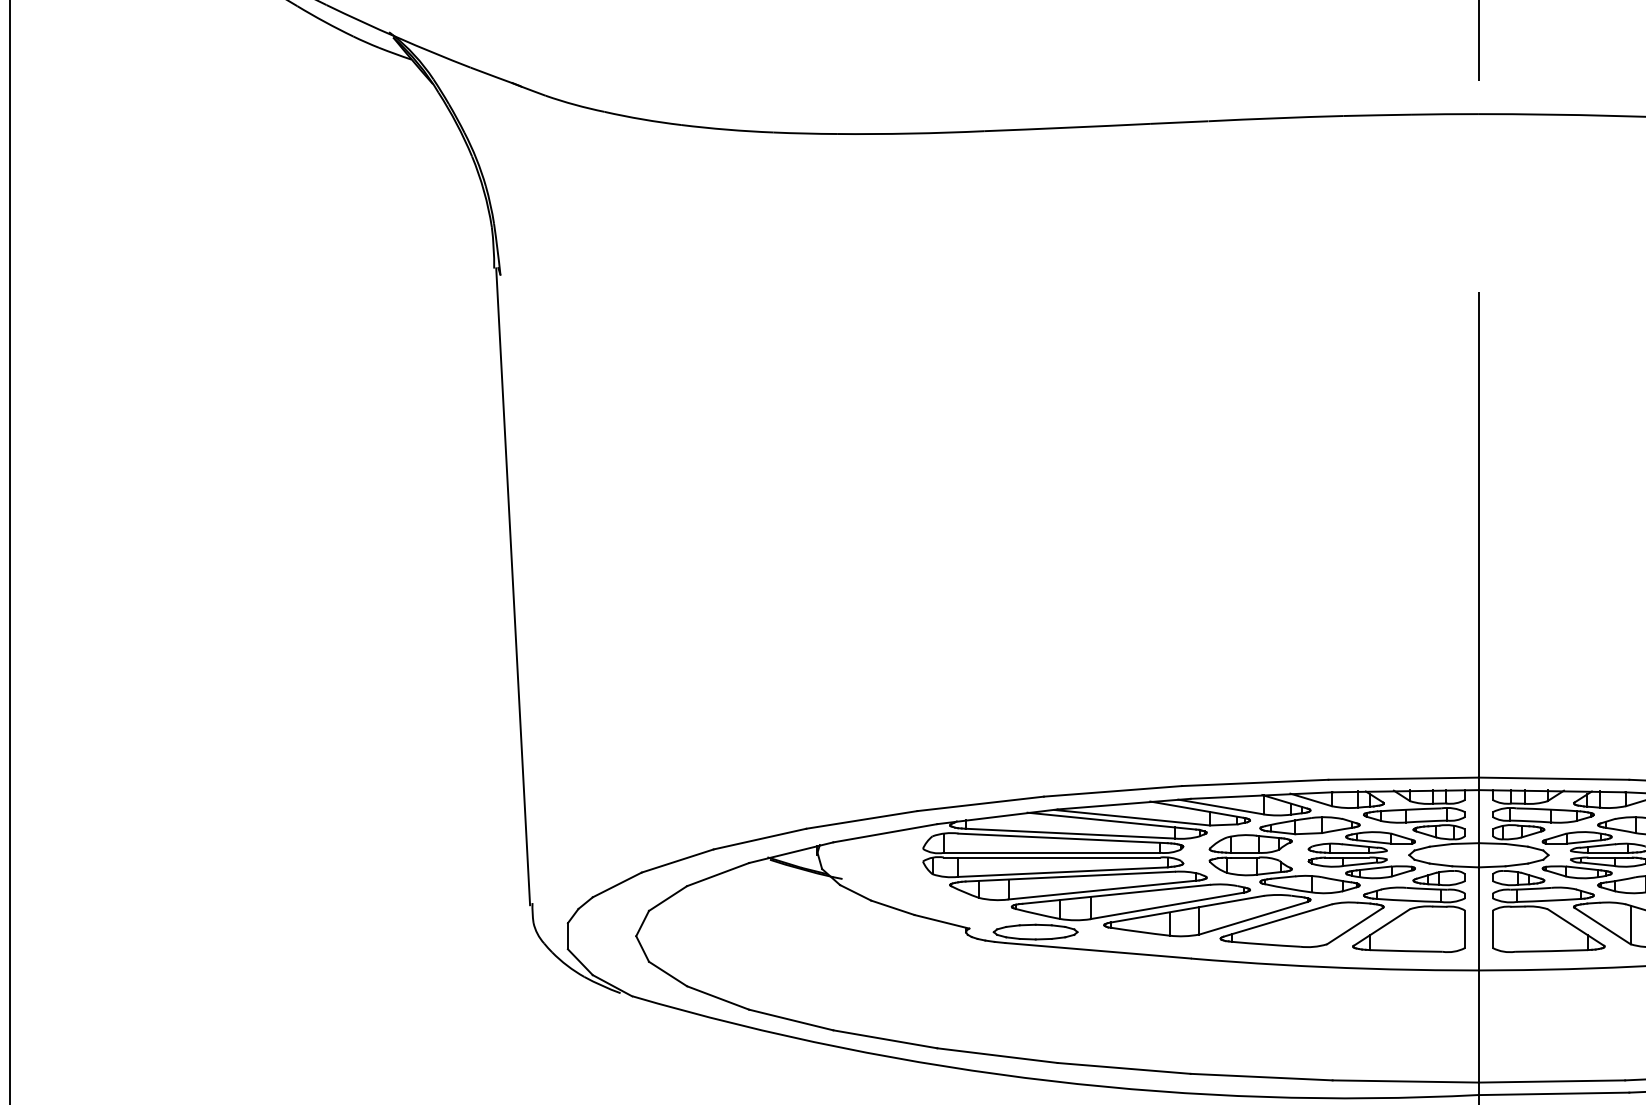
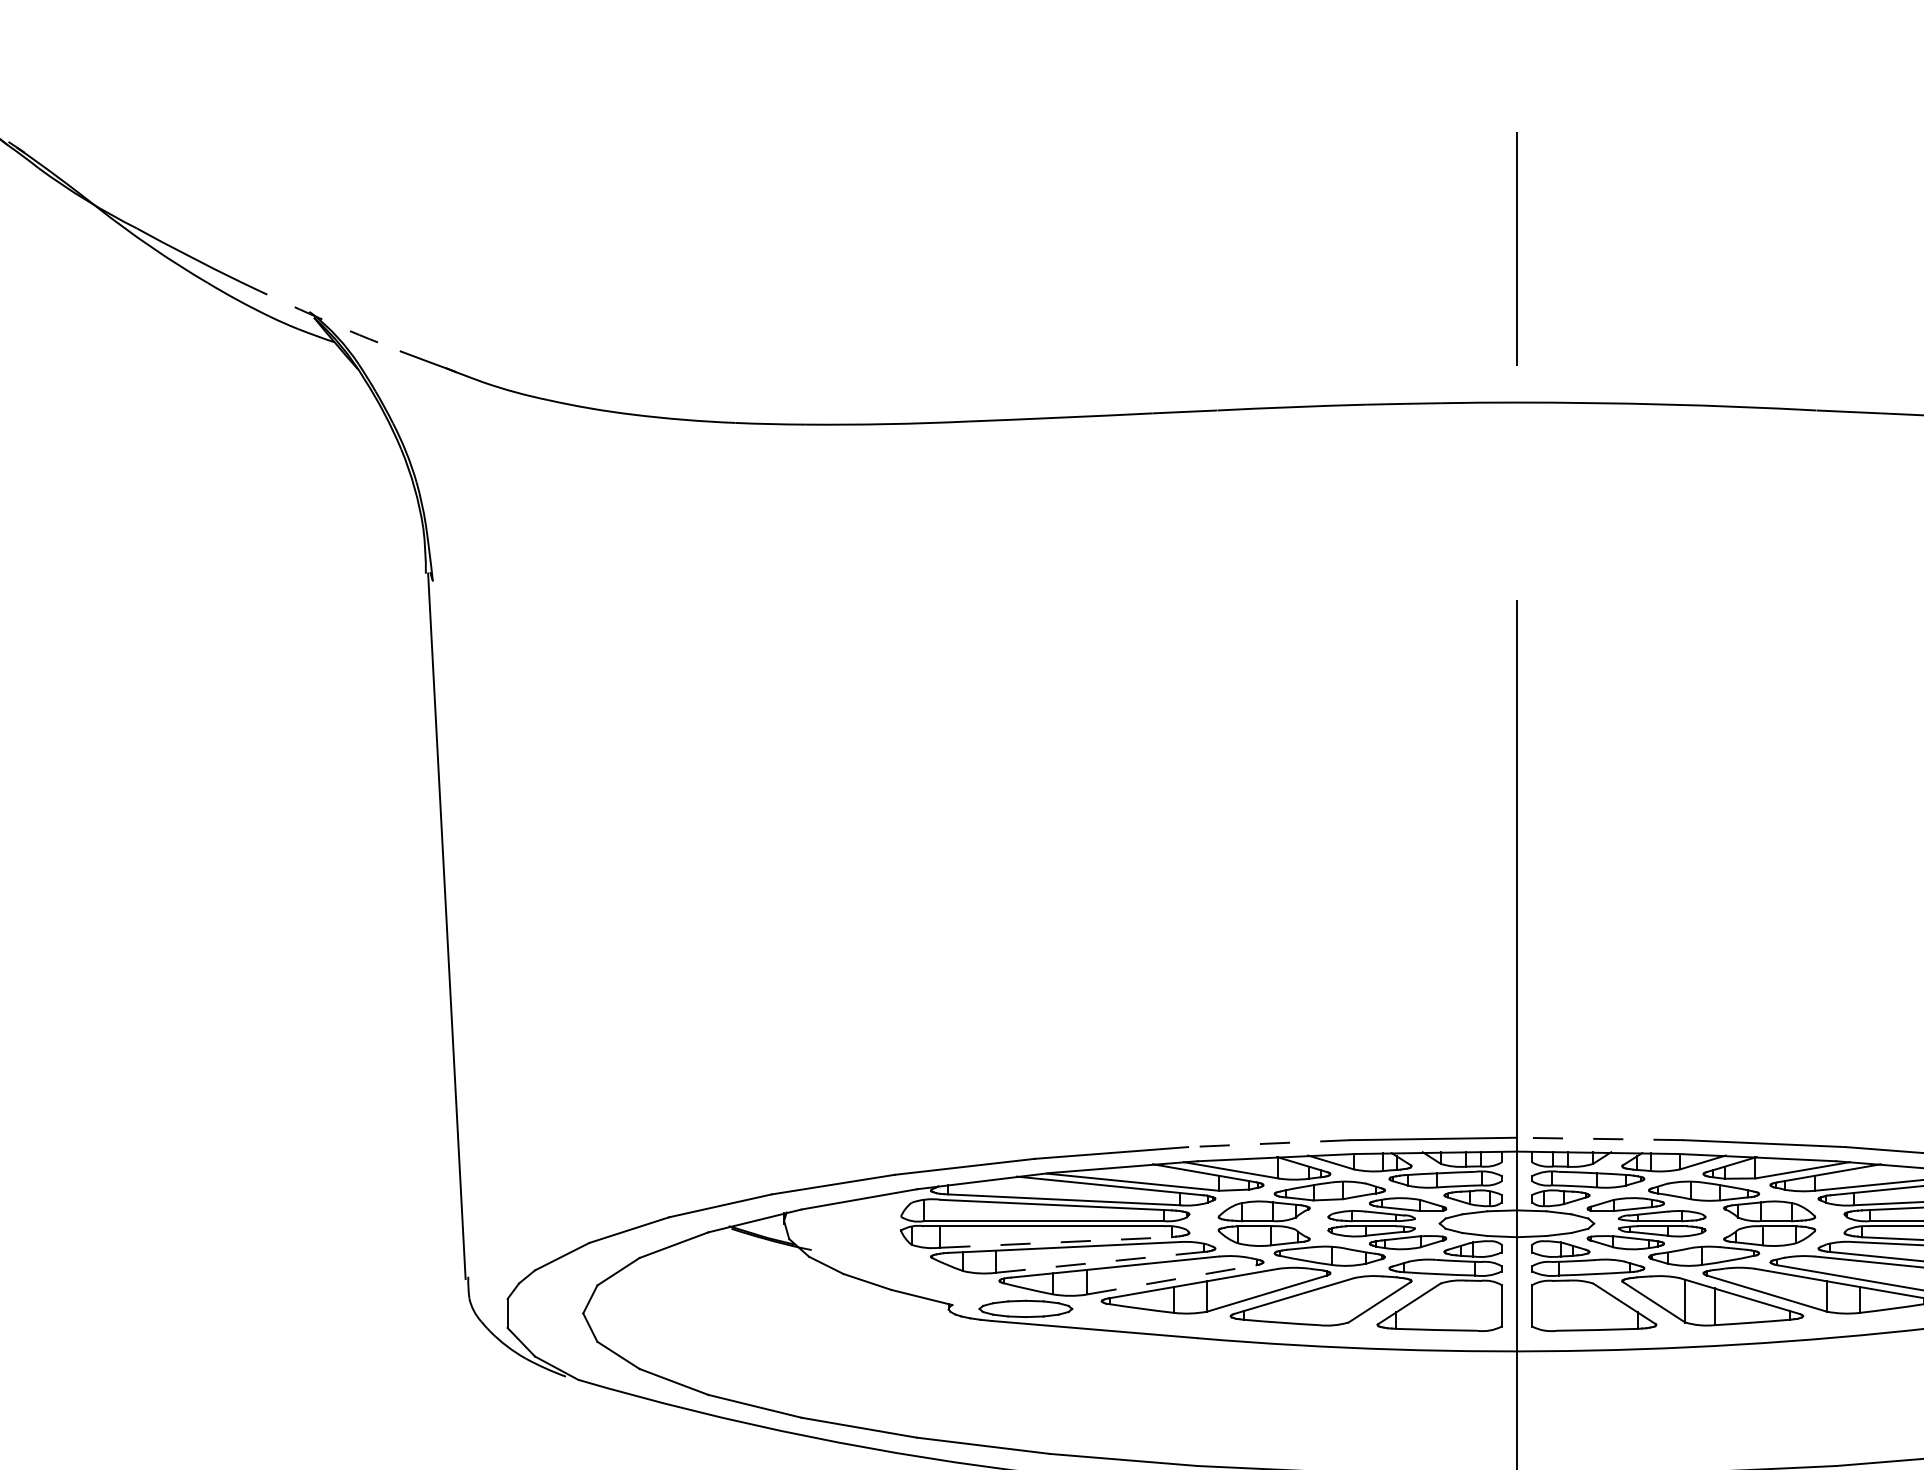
arc: (398, 38) -> (319, 318), solid -> dashed
line: (1553, 778) -> (1599, 1138), solid -> dashed
line: (1254, 782) -> (1268, 1143), solid -> dashed
line: (1063, 872) -> (1056, 1242), solid -> dashed
line: (1103, 890) -> (1100, 1262), solid -> dashed
line: (1168, 905) -> (1172, 1279), solid -> dashed

